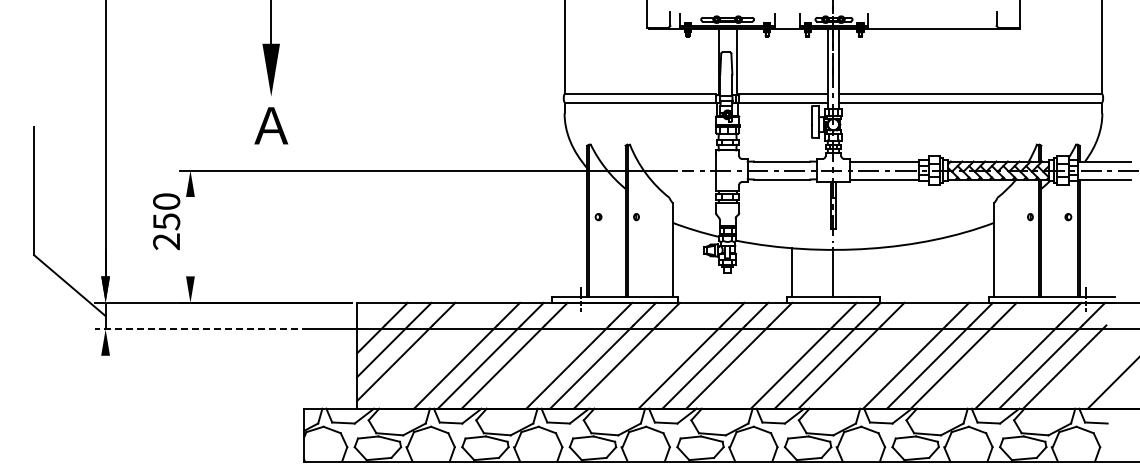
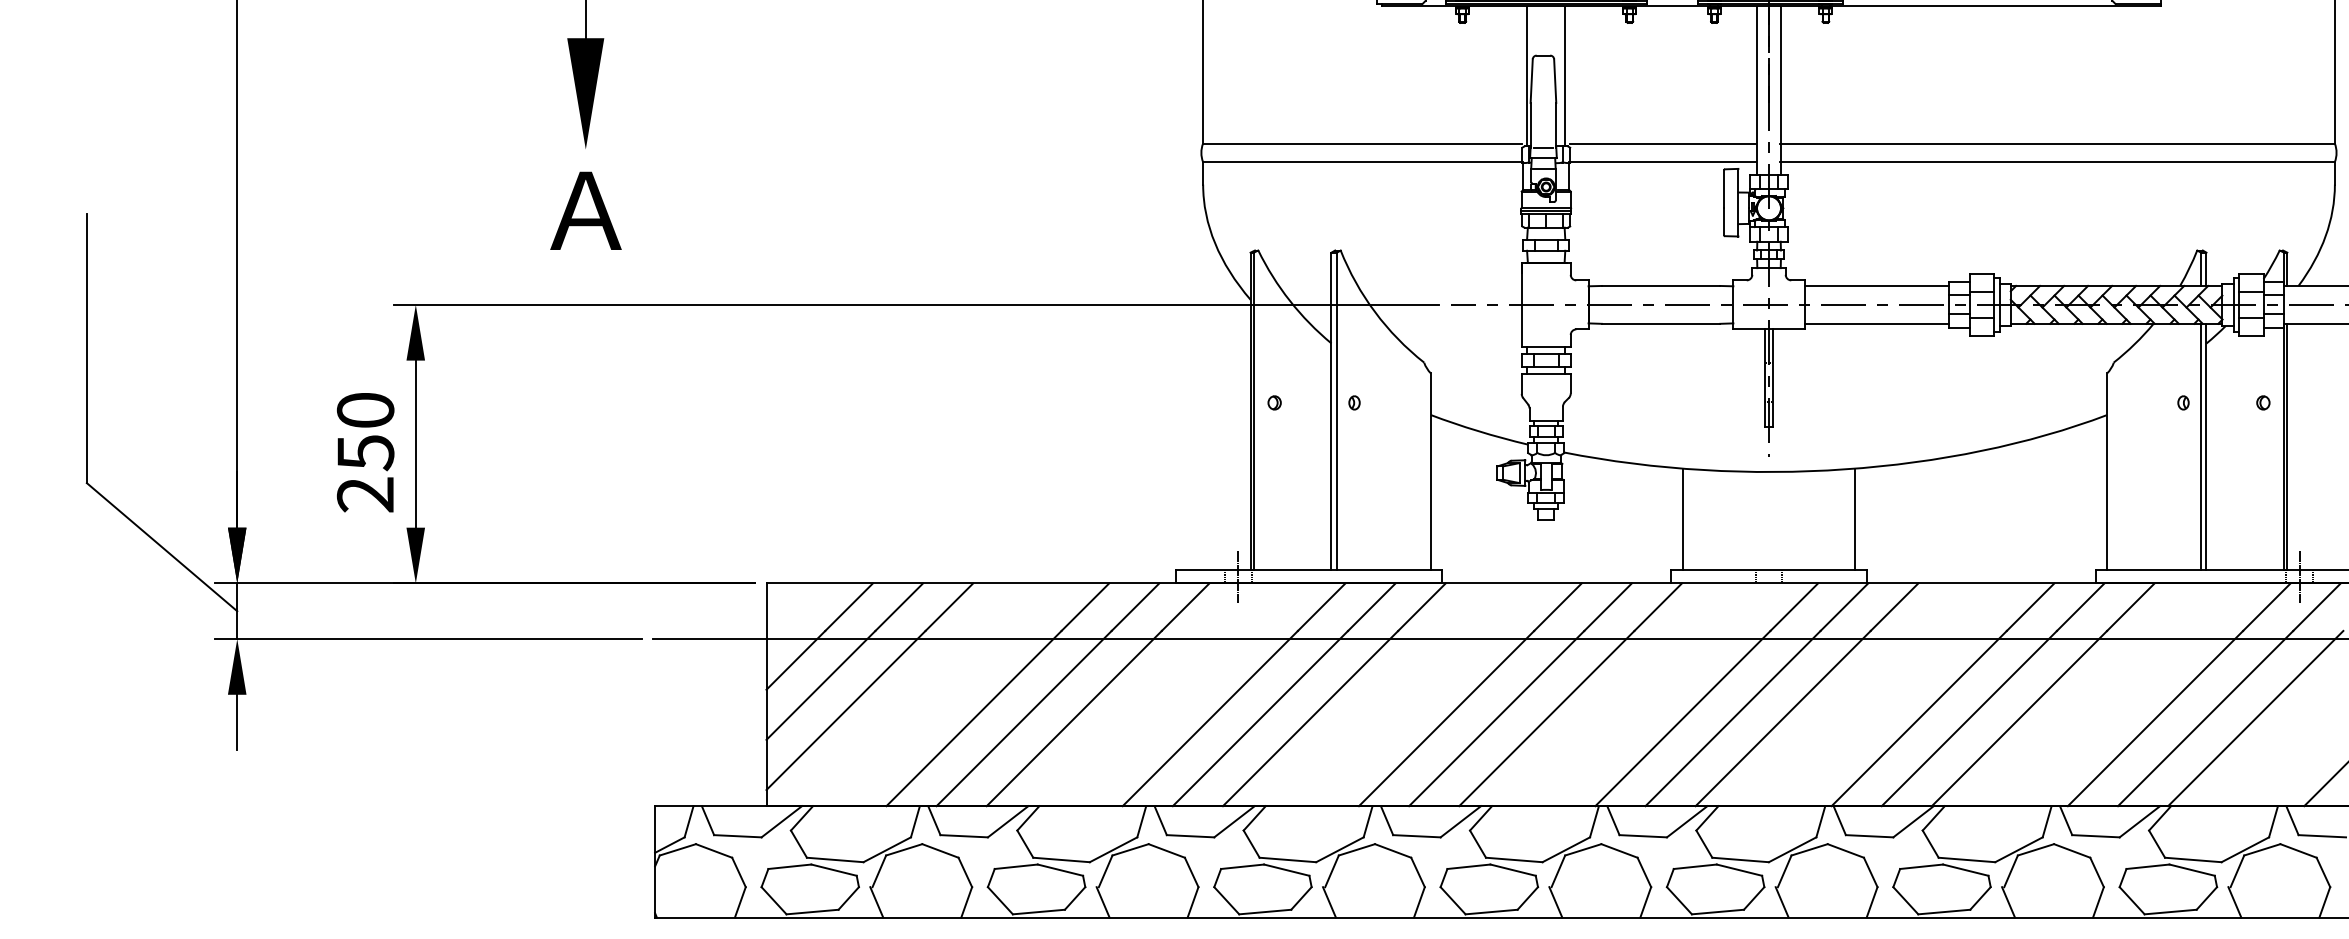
text: (166, 221) -> (365, 452), moved
line: (190, 236) -> (415, 443), added
line: (832, 272) -> (1855, 519), moved
line: (195, 329) -> (426, 639), dashed -> solid
line: (105, 368) -> (236, 721), added

